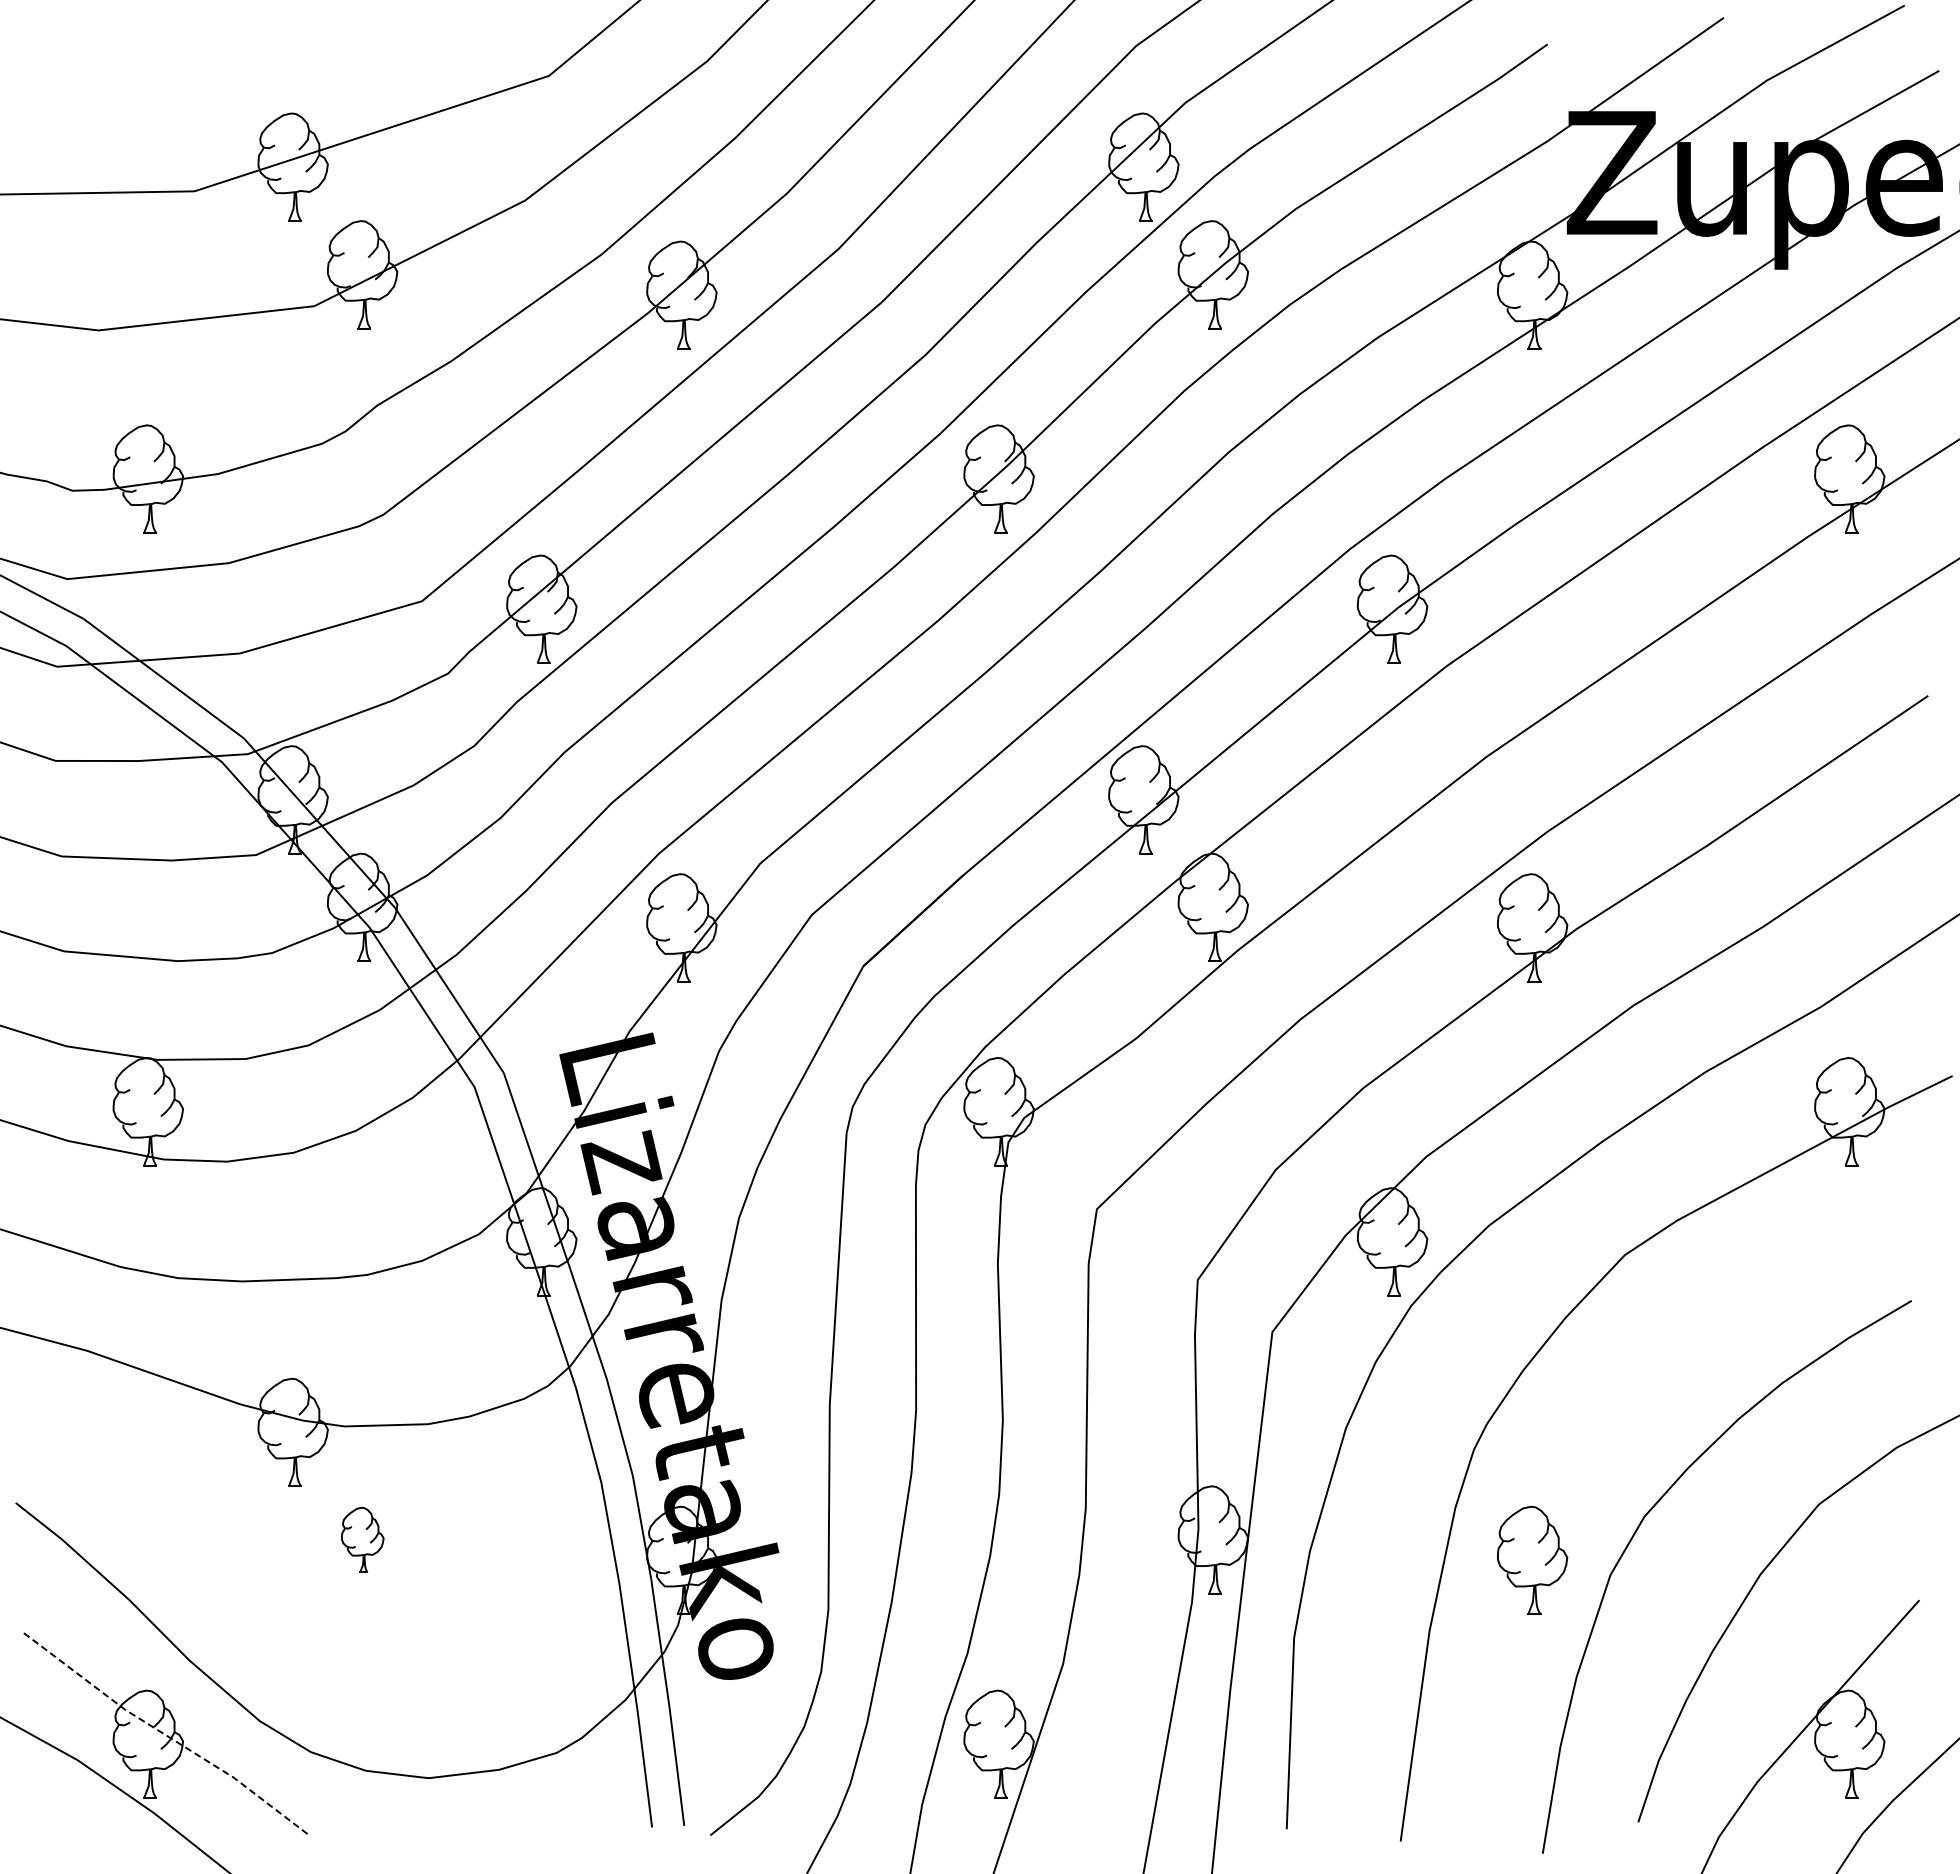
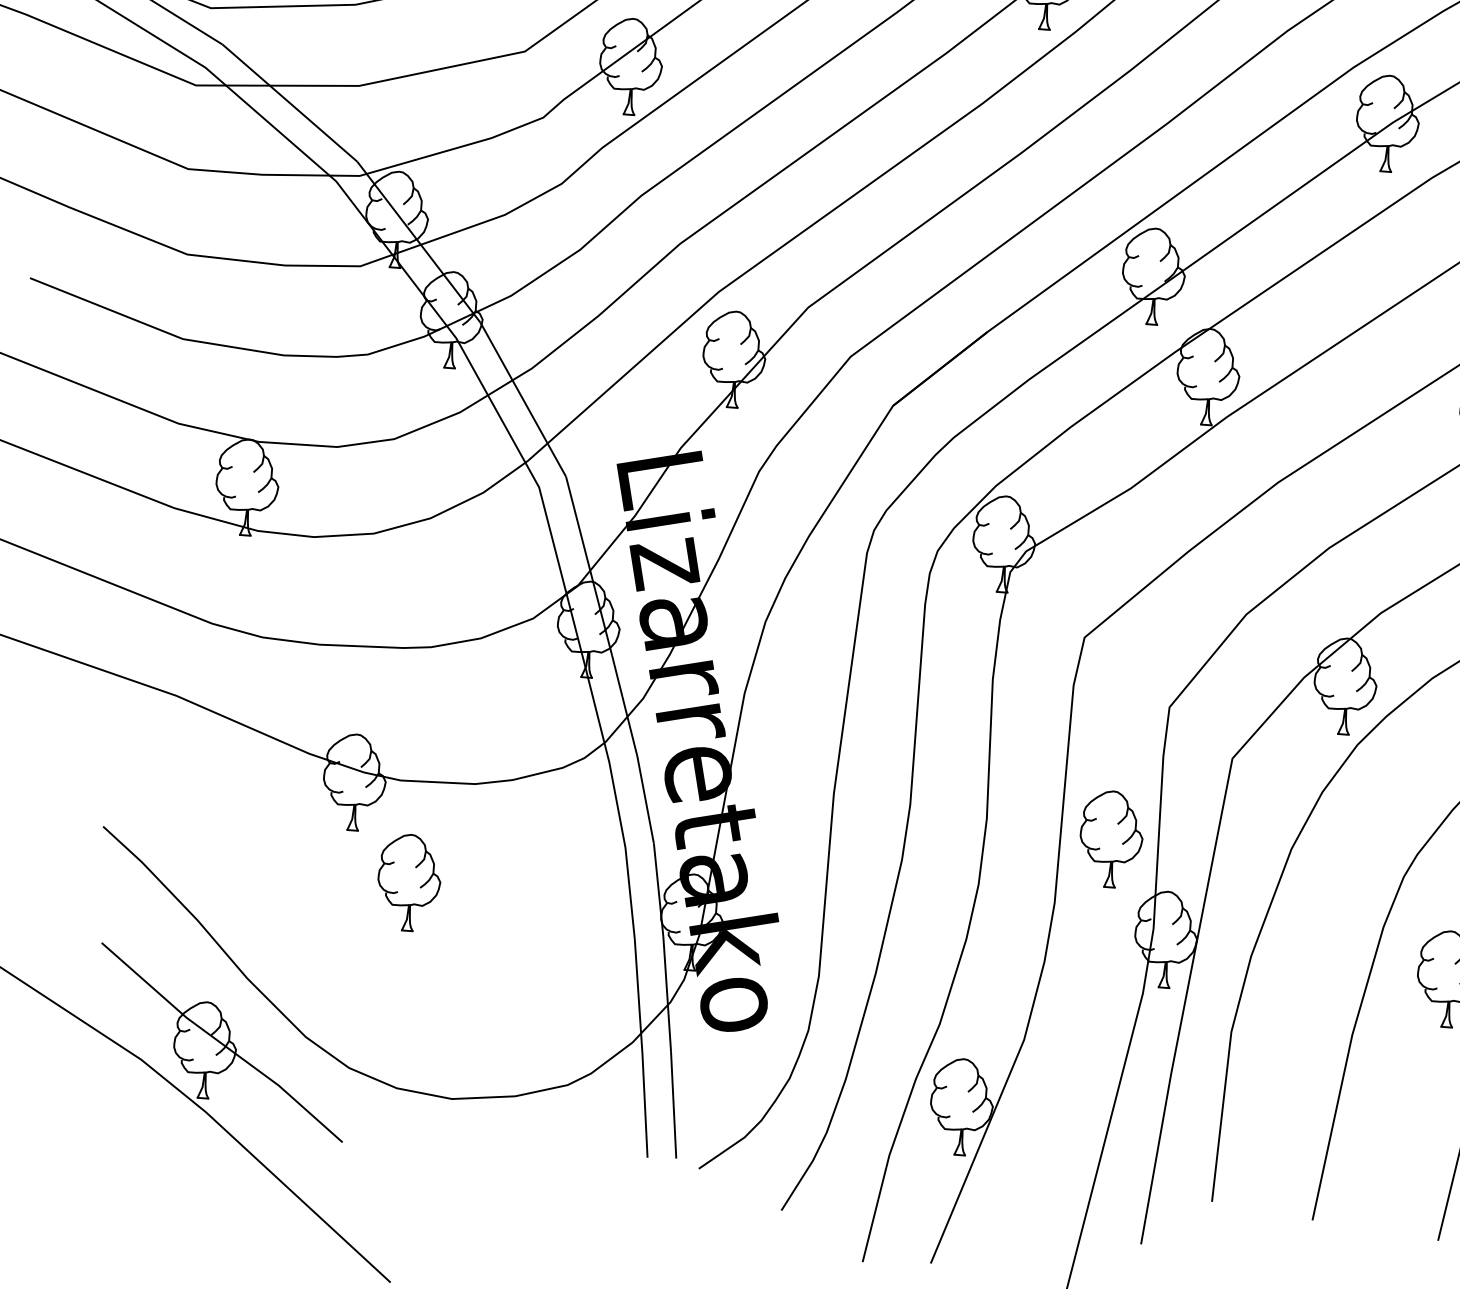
part: (1143, 1431) -> (1111, 838), added
part: (362, 1539) -> (409, 882), size x1.67
line: (166, 1735) -> (221, 1043), dashed -> solid

